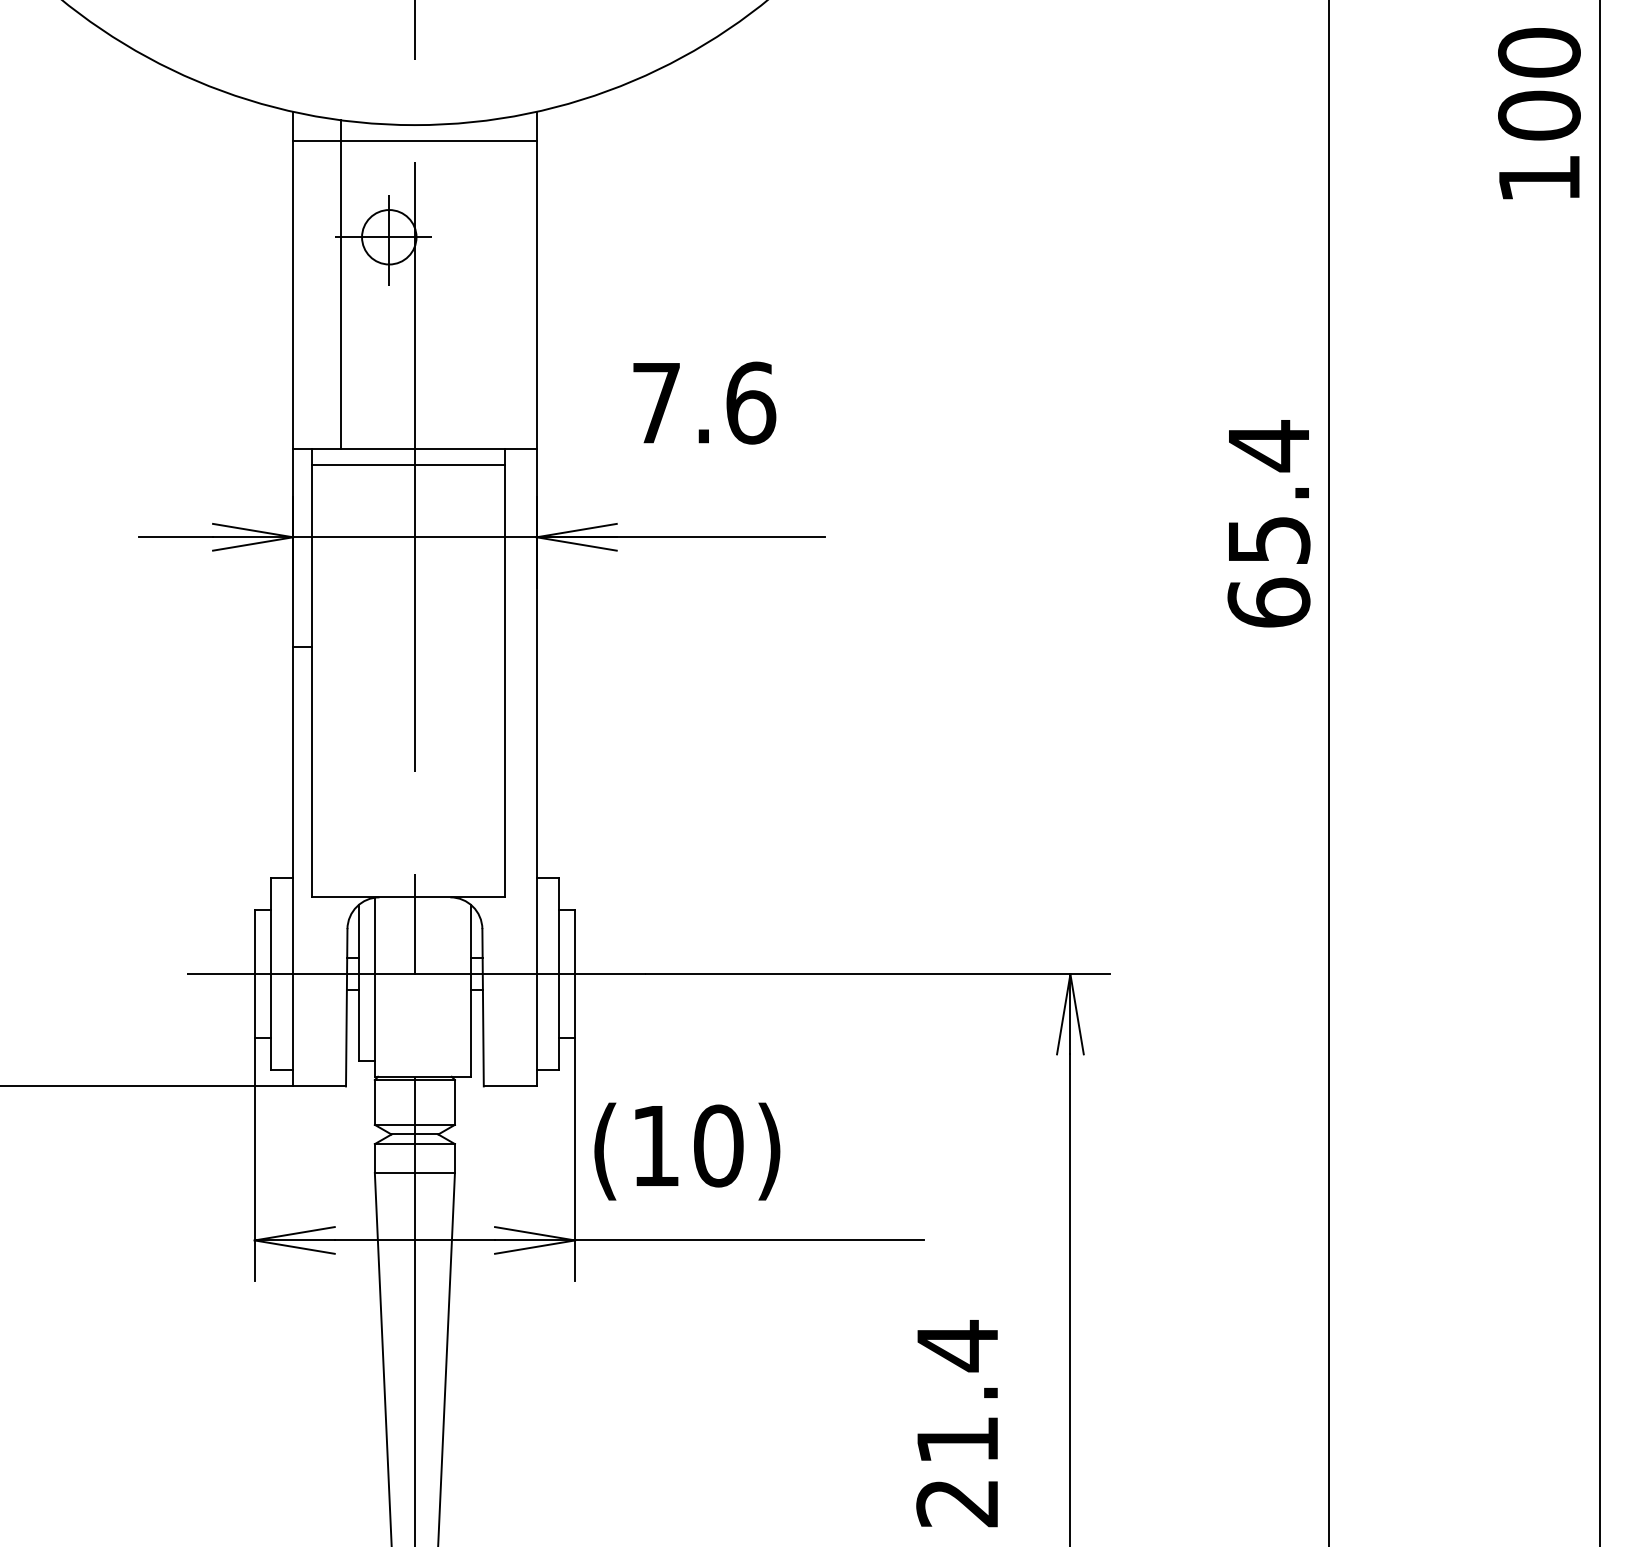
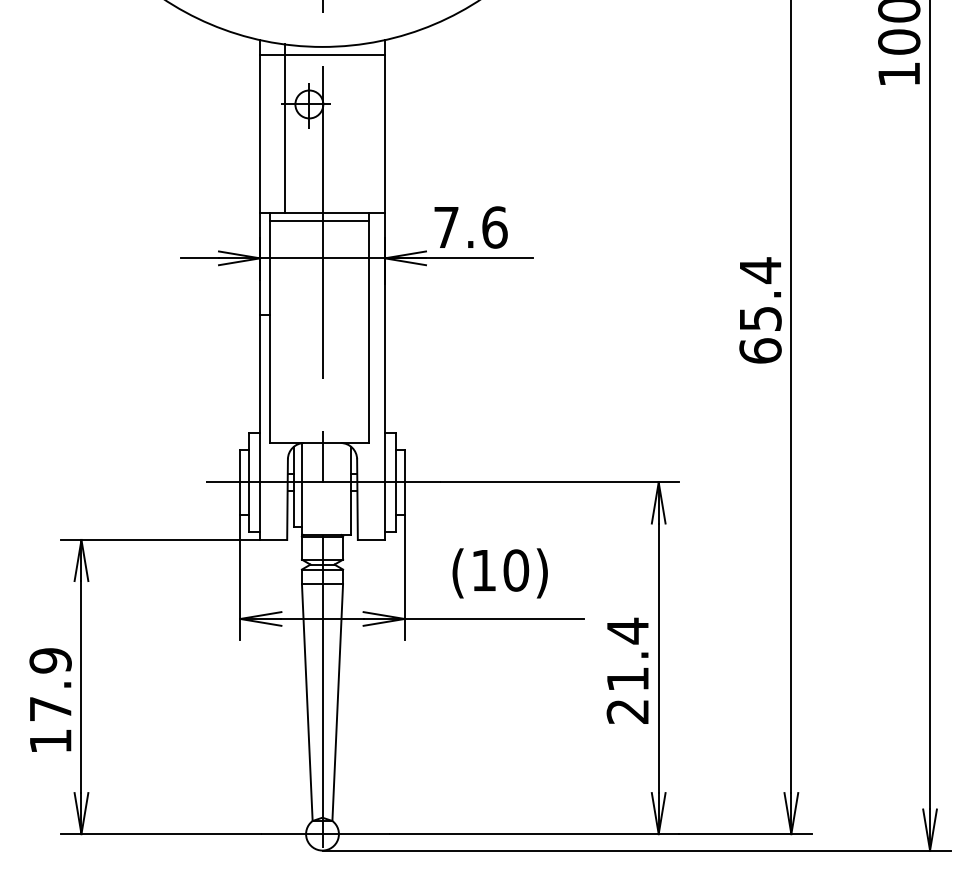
text: (703, 403) -> (470, 227), moved
text: (1268, 523) -> (760, 310), moved
text: (685, 1151) -> (499, 573), moved
text: (956, 1422) -> (627, 670), moved

